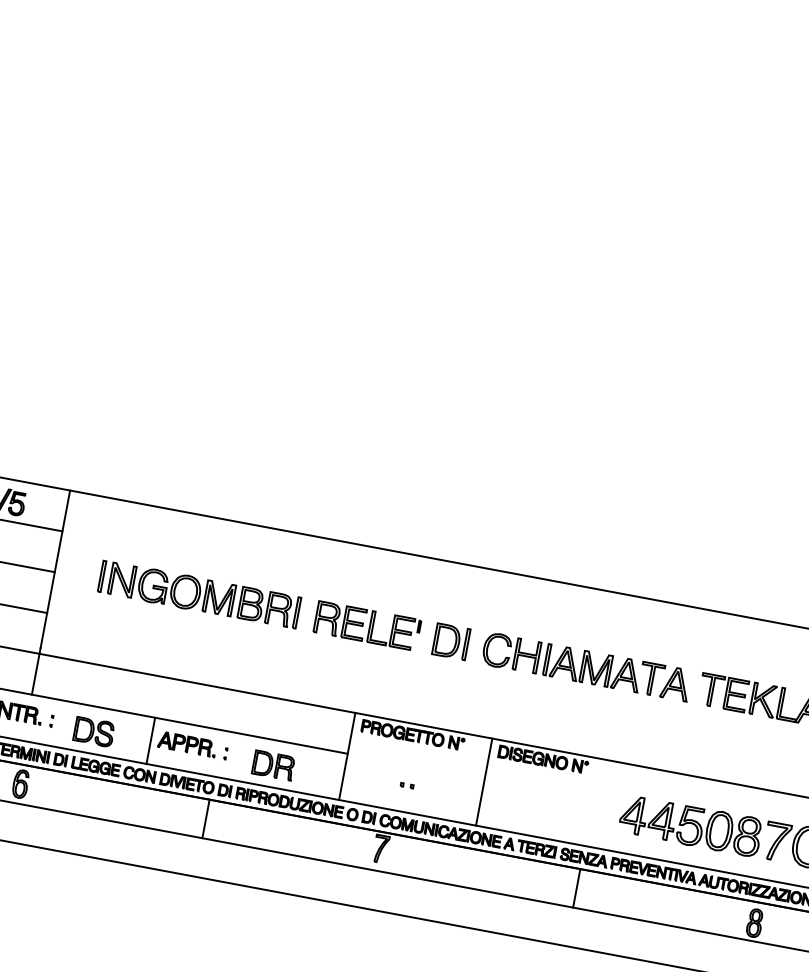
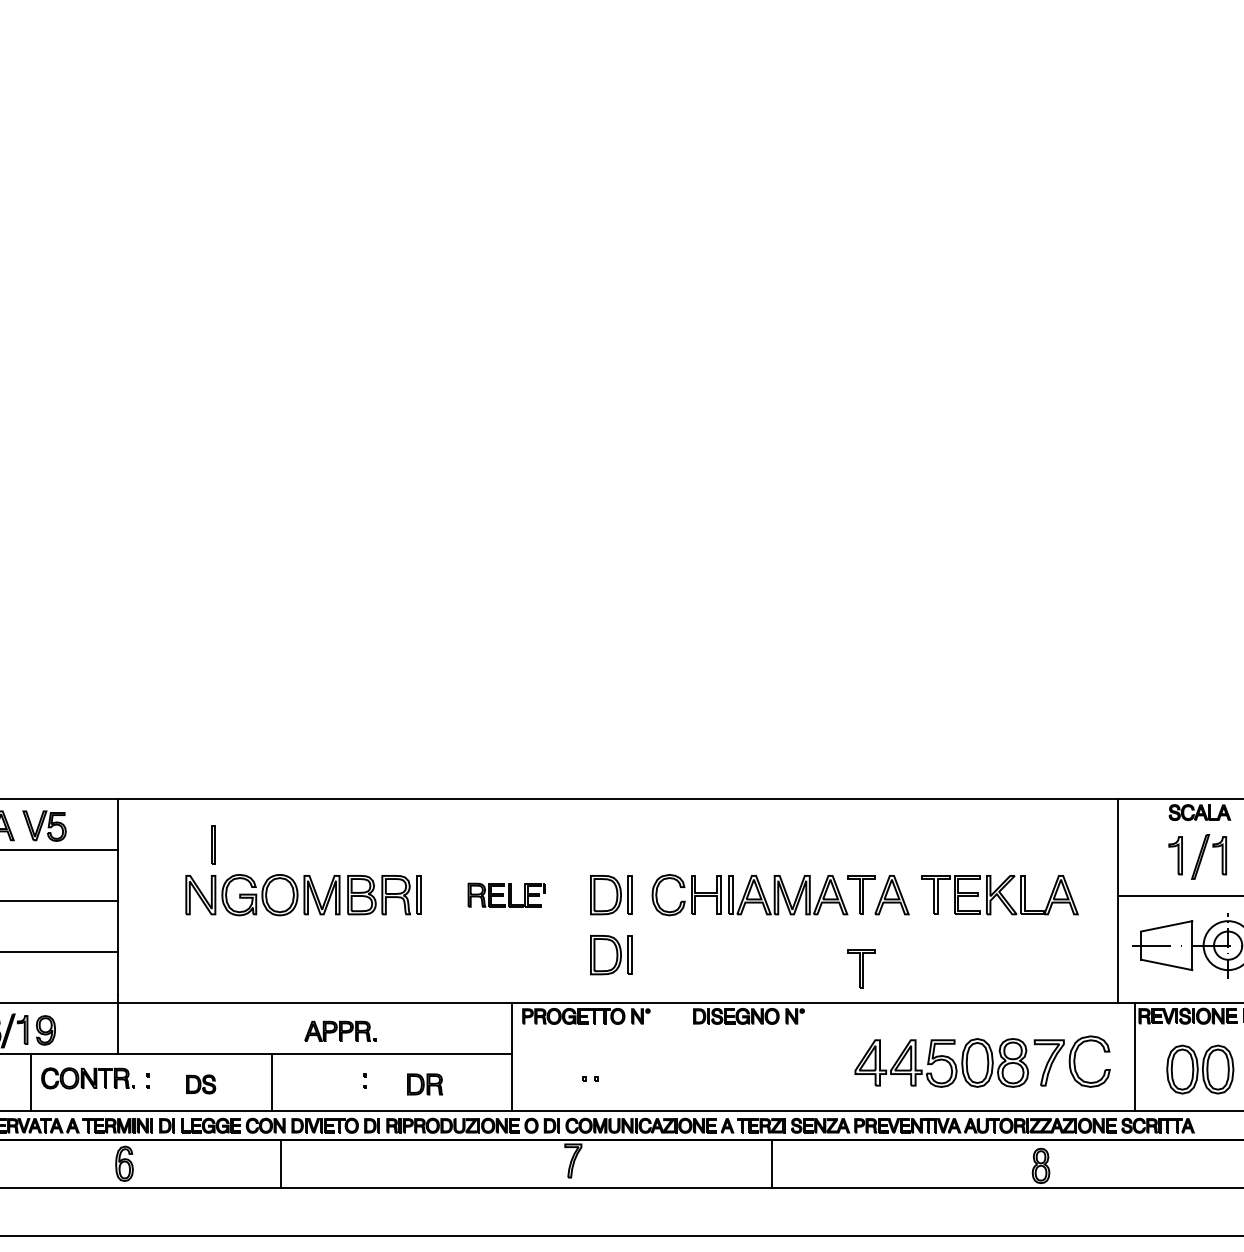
line: (101, 575) -> (212, 844), moved
part: (367, 626) -> (506, 895), size x0.6
part: (442, 690) -> (611, 955), added
part: (93, 731) -> (200, 1084), size x0.6
part: (640, 738) -> (861, 968), added
part: (187, 743) -> (340, 1030), moved
part: (273, 765) -> (424, 1084), size x0.7
line: (484, 781) -> (682, 1056), removed
line: (205, 819) -> (280, 1164), moved
line: (576, 888) -> (772, 1164), moved

